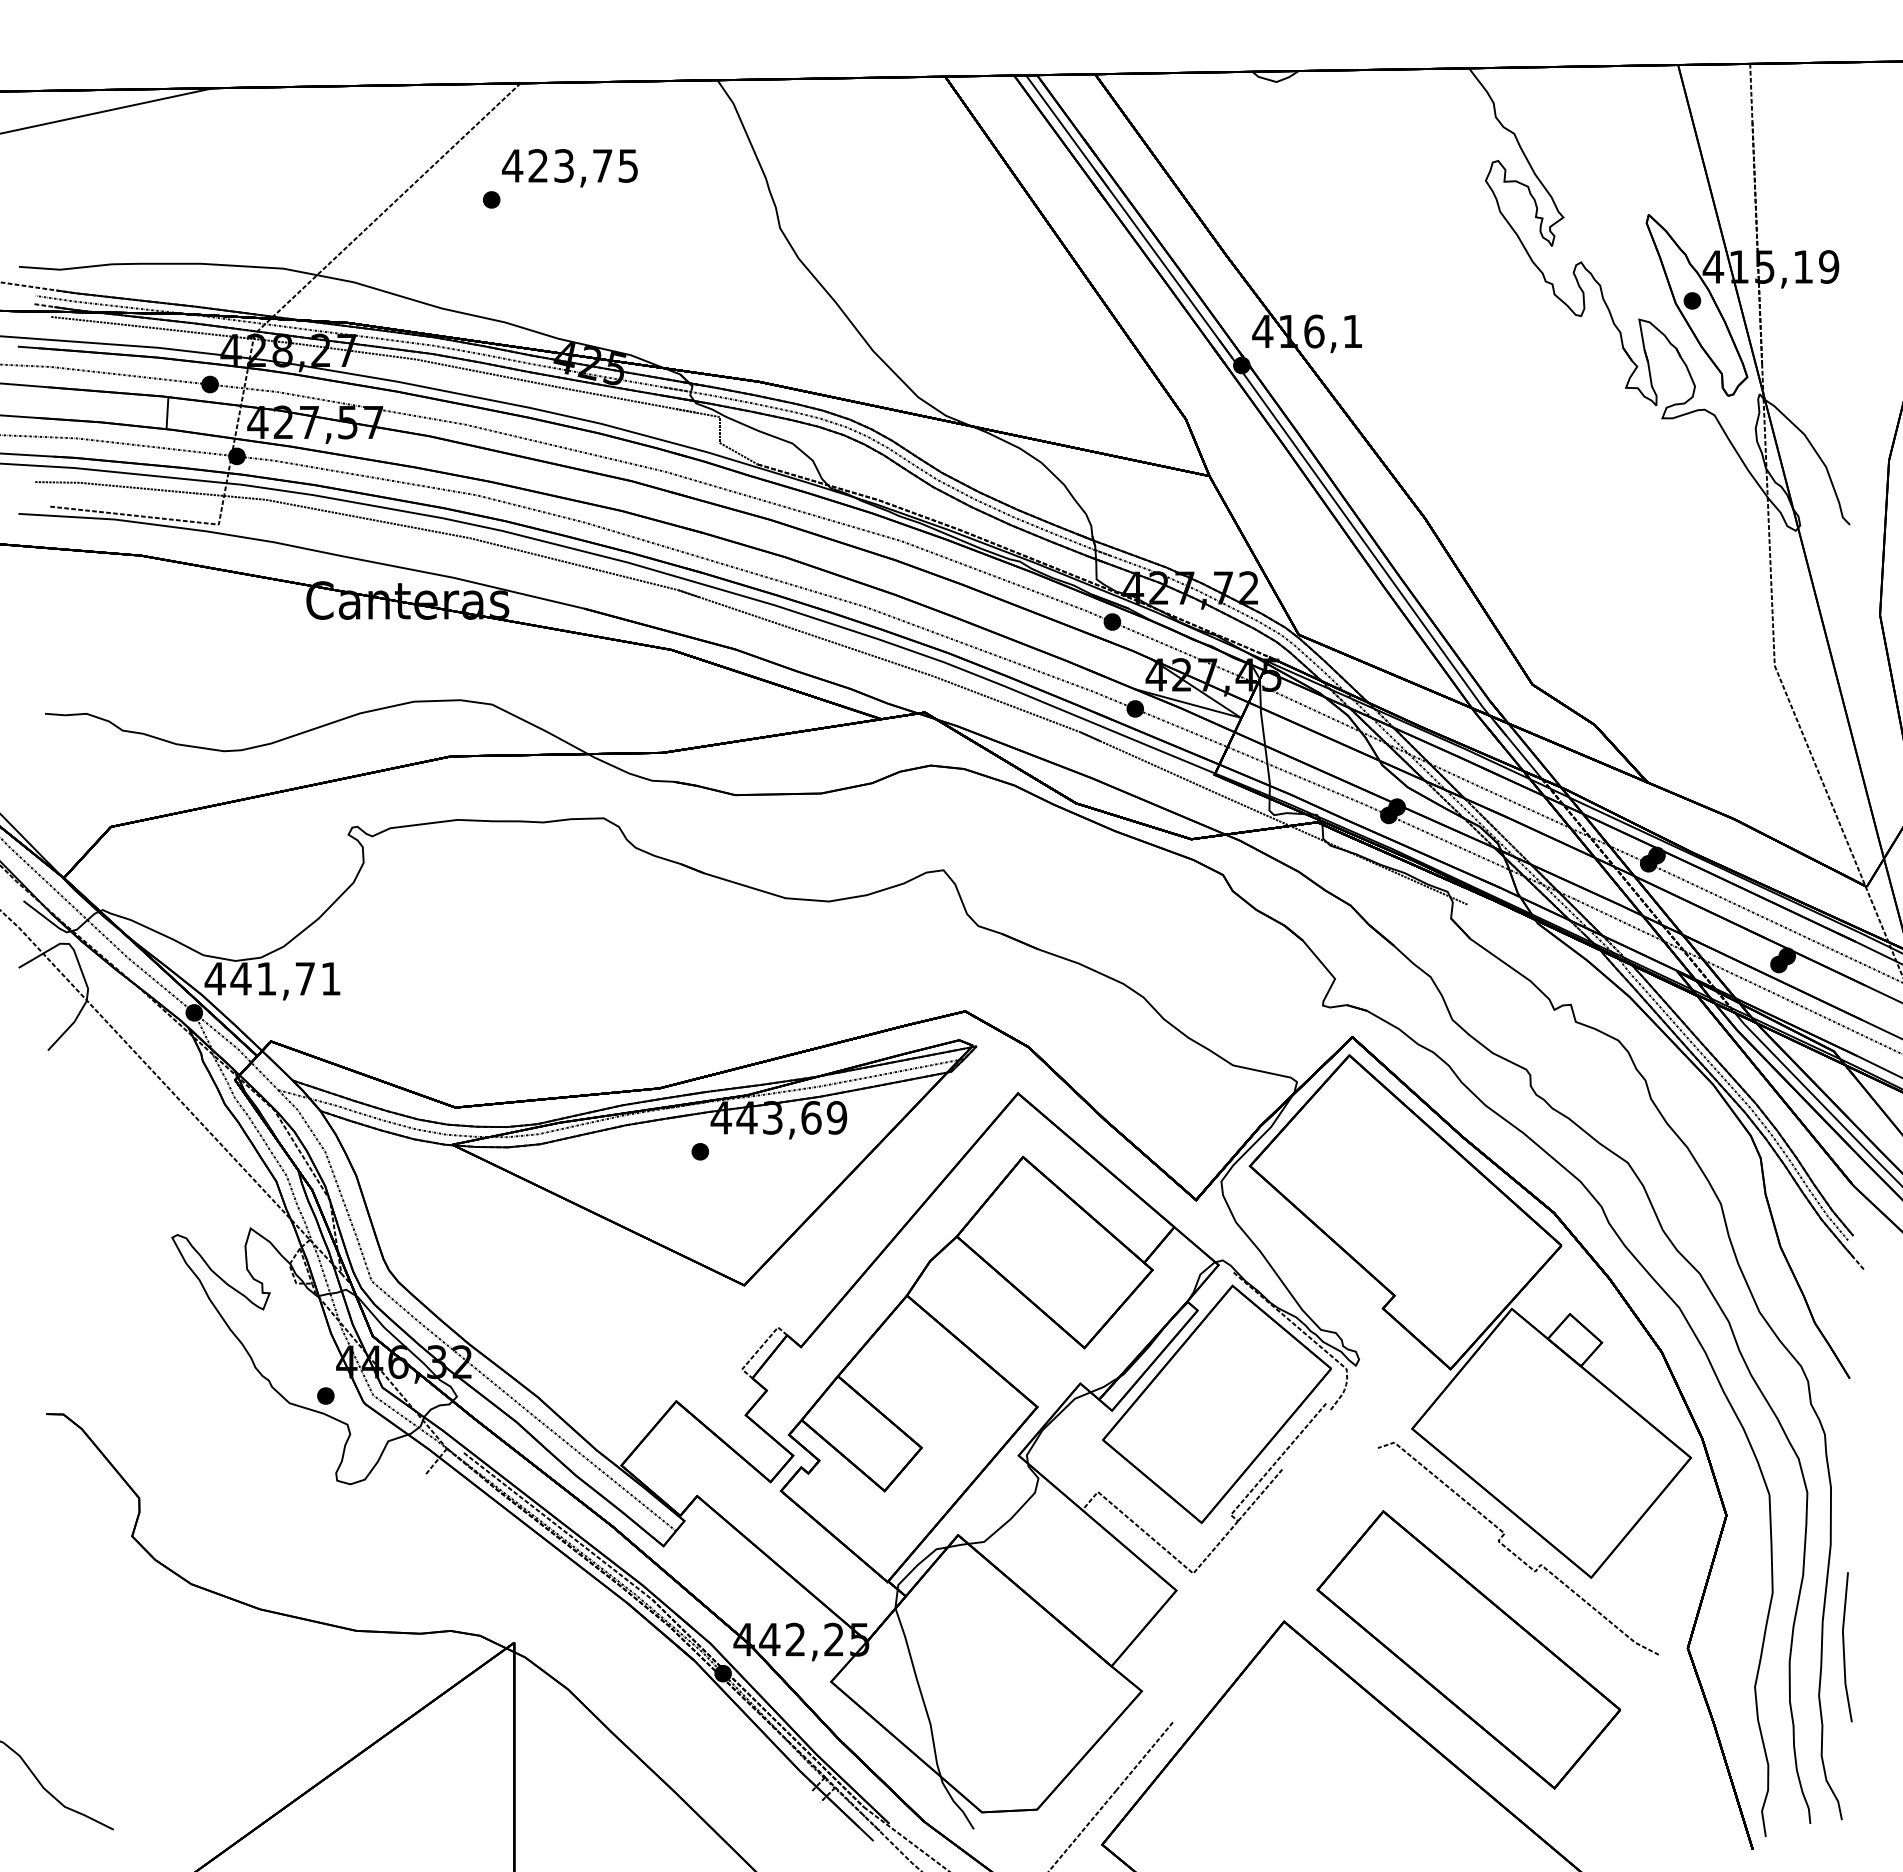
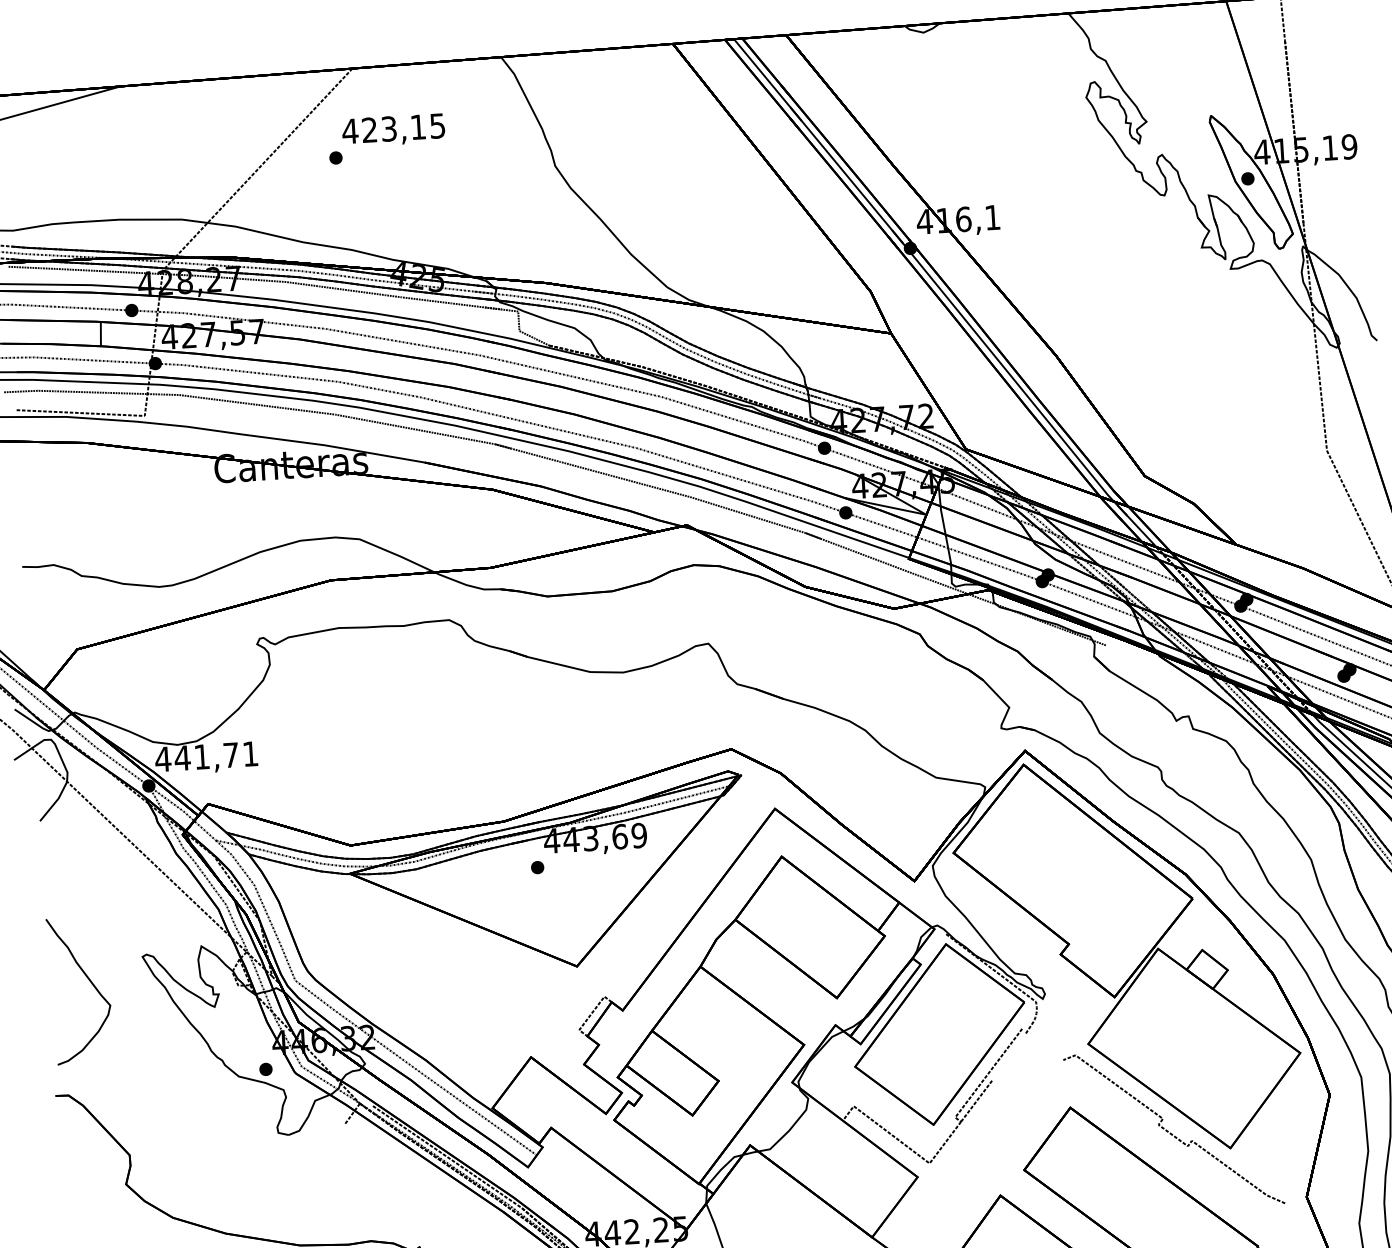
text: (602, 165) -> (418, 126), 423,75 -> 423,15
curve: (101, 1267) -> (90, 982), added

